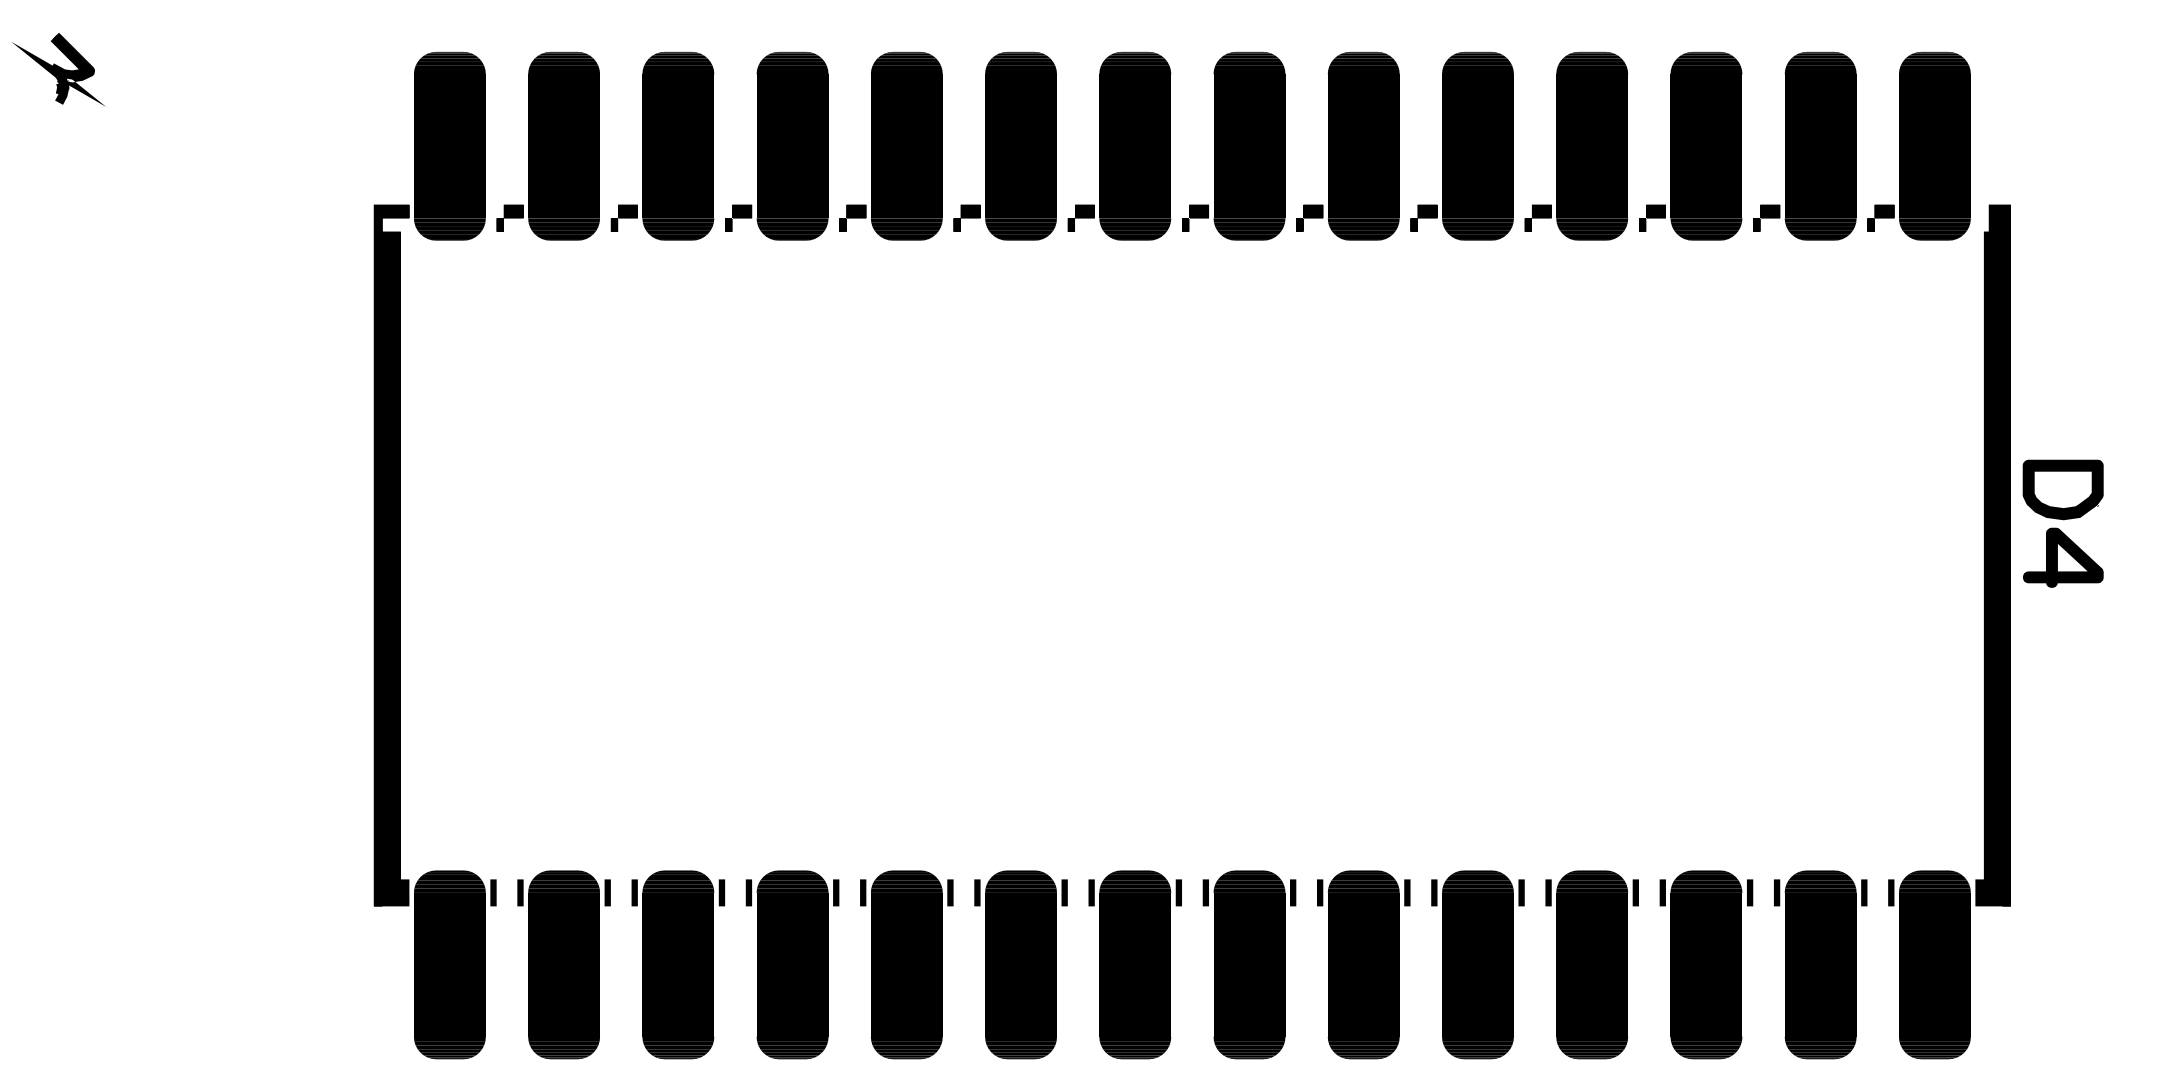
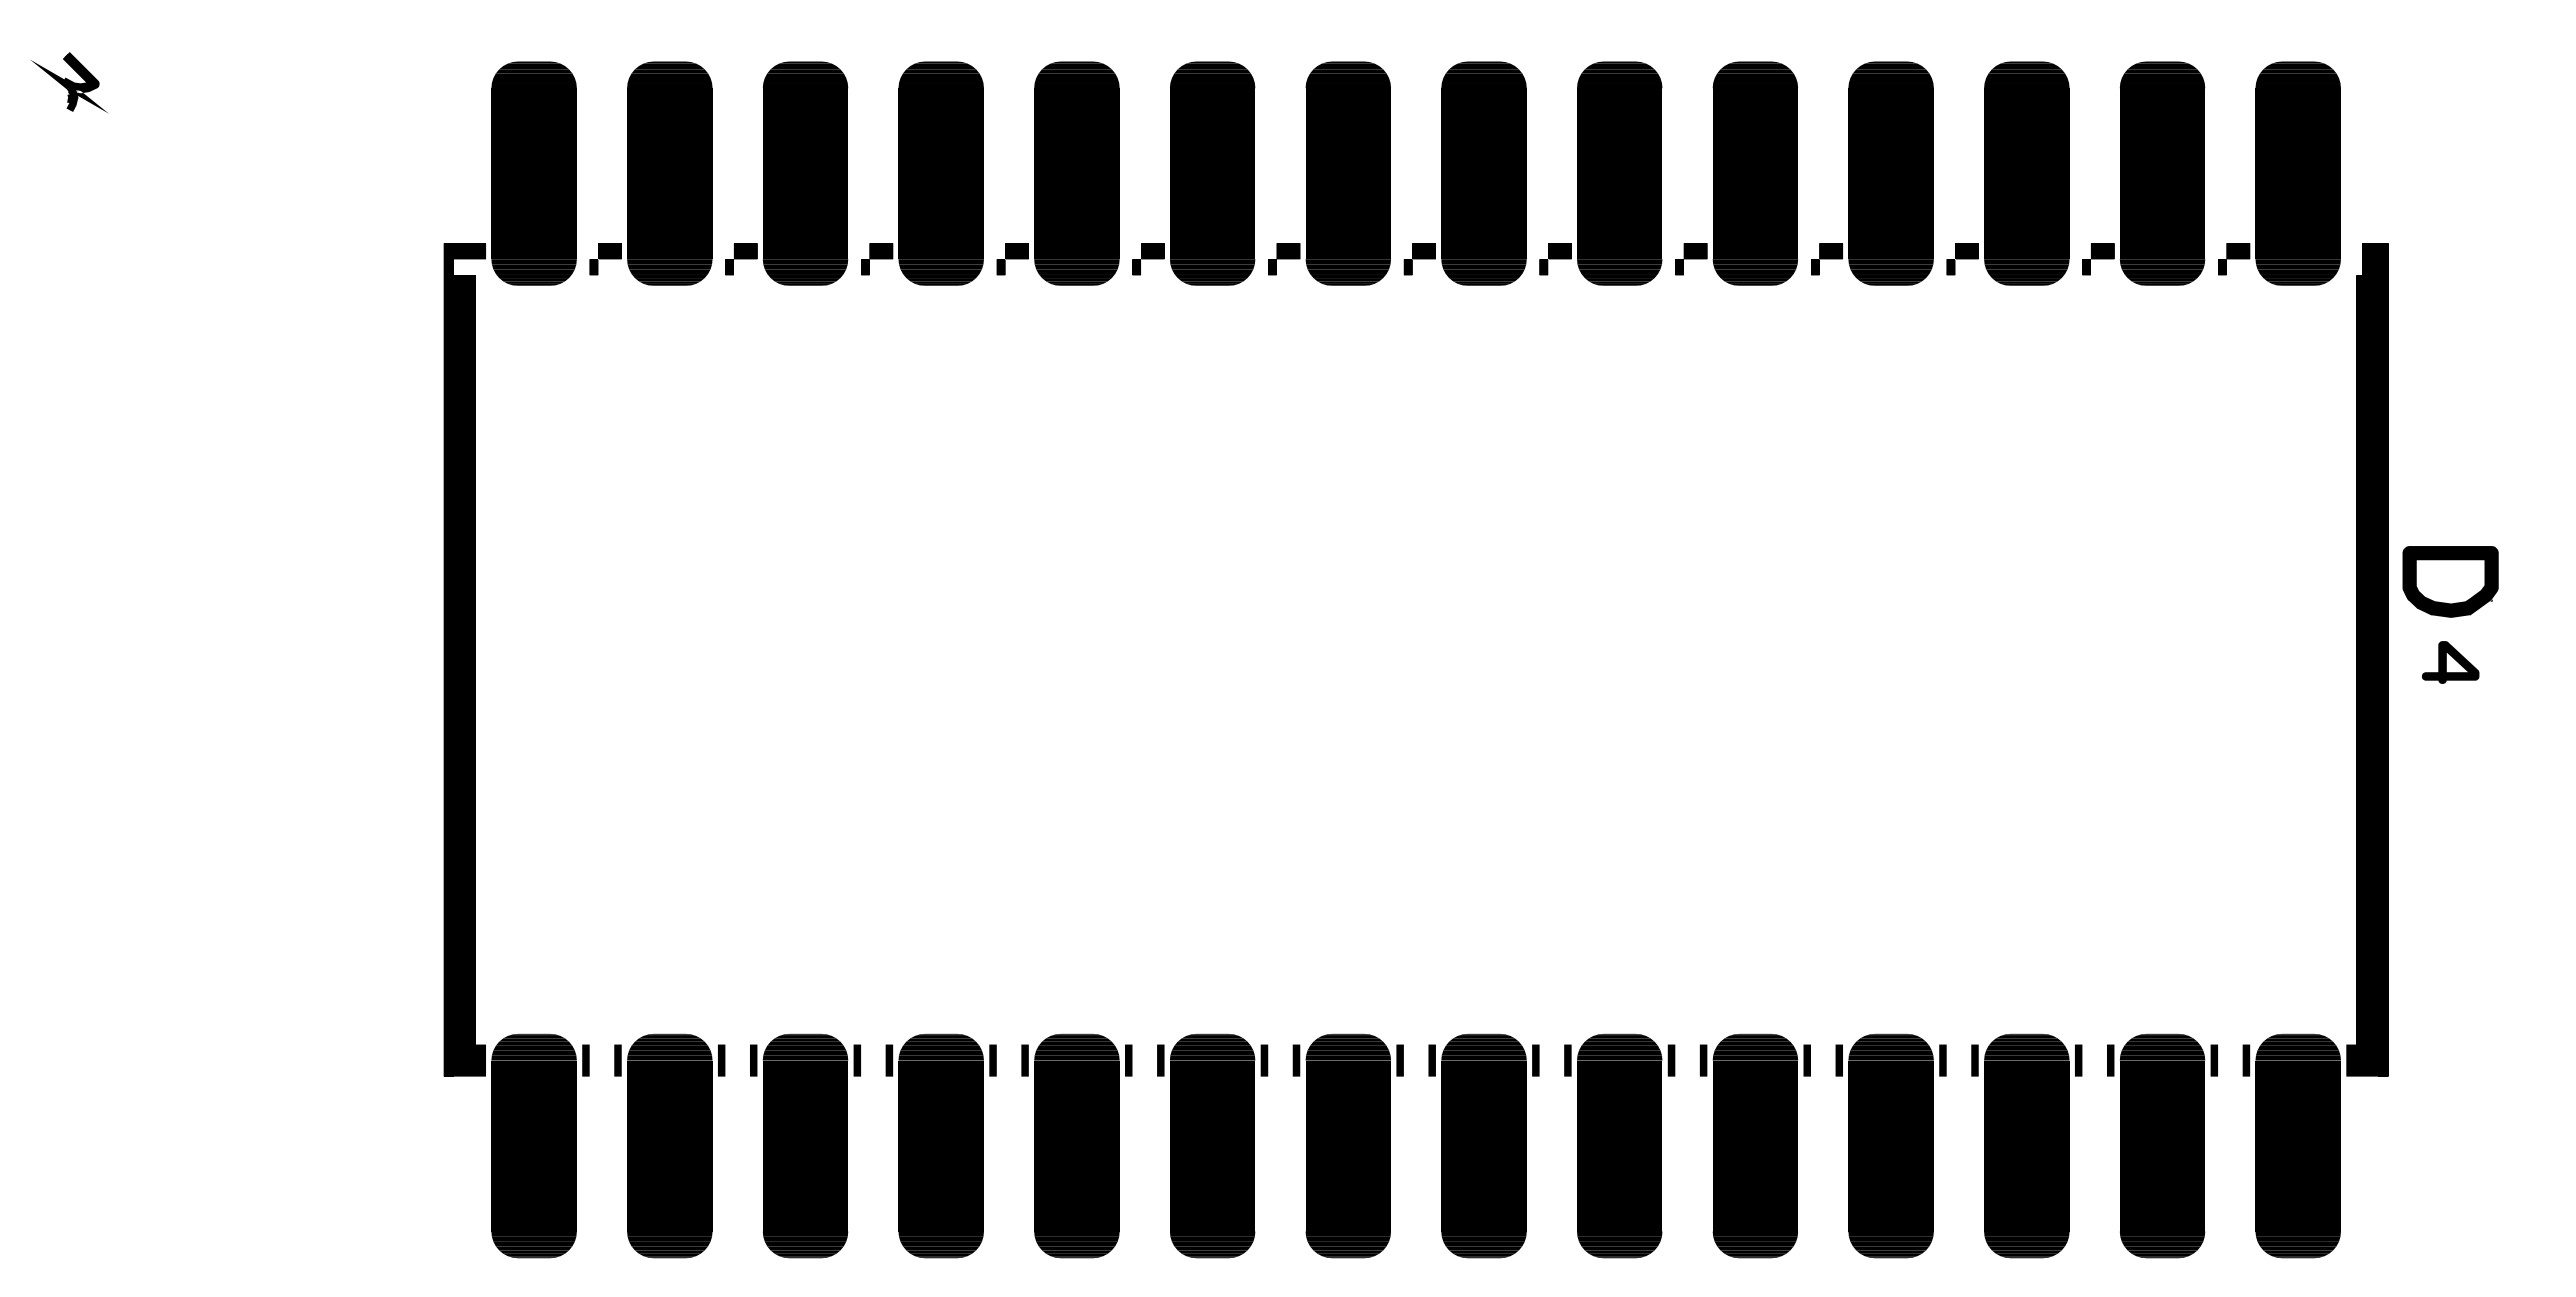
part: (58, 69) -> (69, 82), size x0.7
part: (2063, 557) -> (2450, 662), size x0.6

